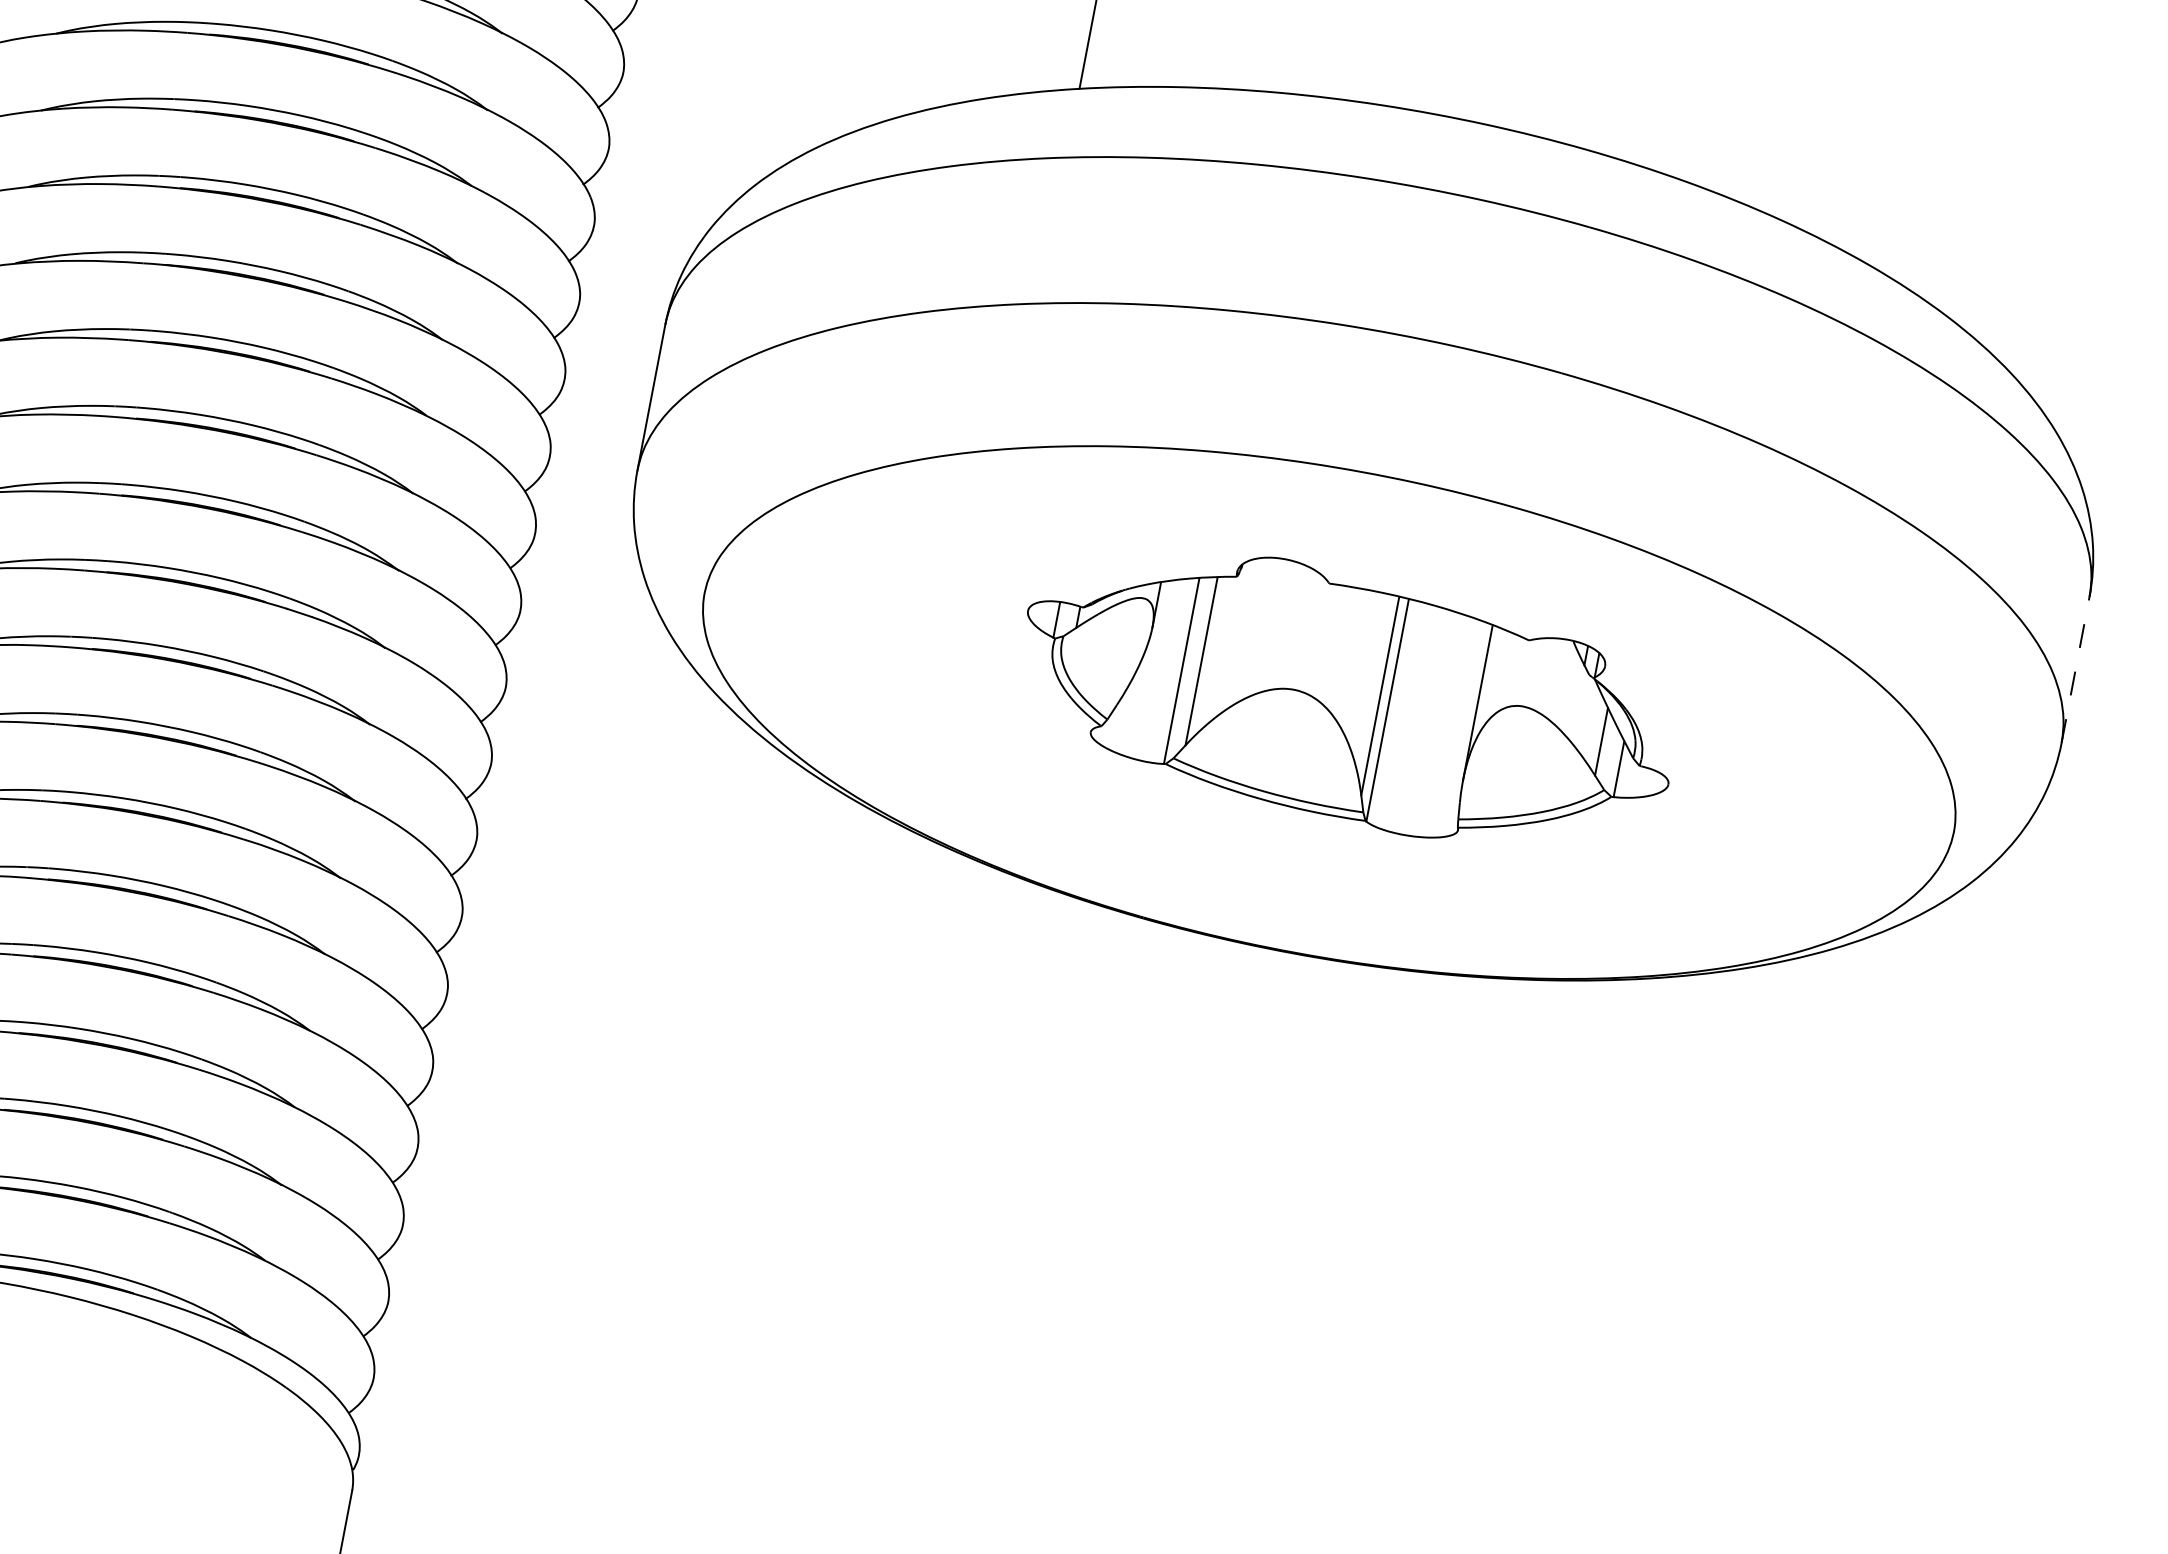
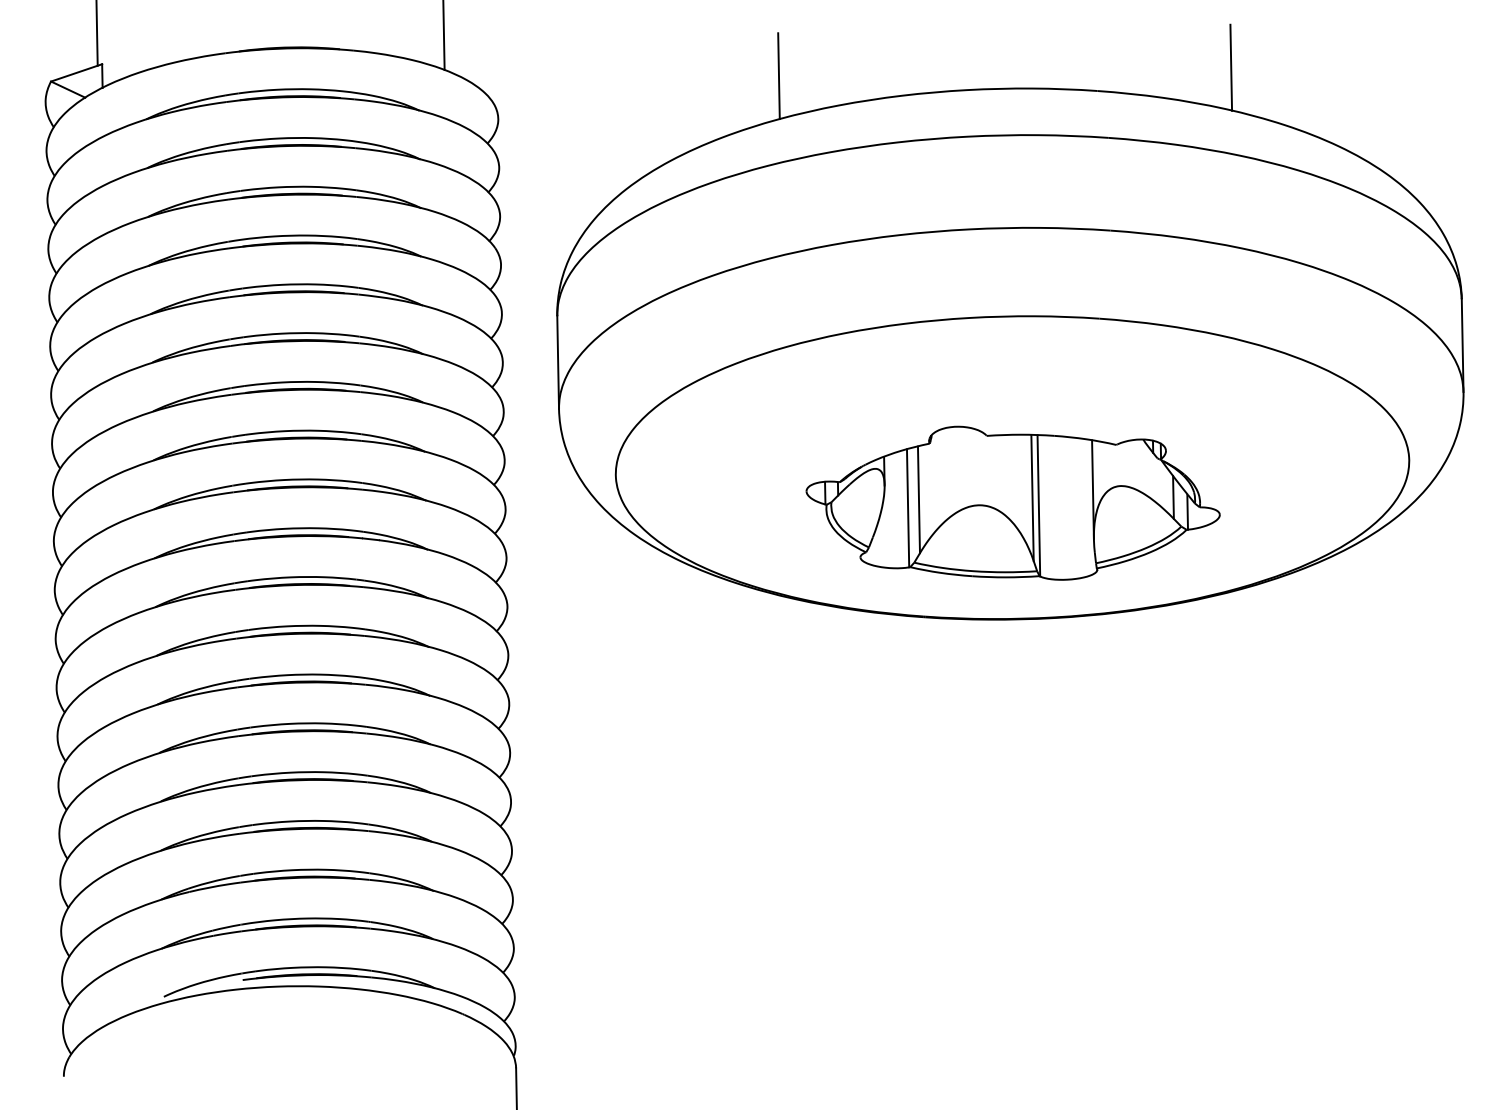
line: (1804, 157) -> (1231, 67), added
line: (2075, 669) -> (1462, 345), dashed -> solid
part: (1347, 696) -> (1012, 502), moved

